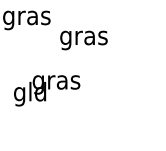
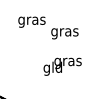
text: (46, 90) -> (62, 66), moved

